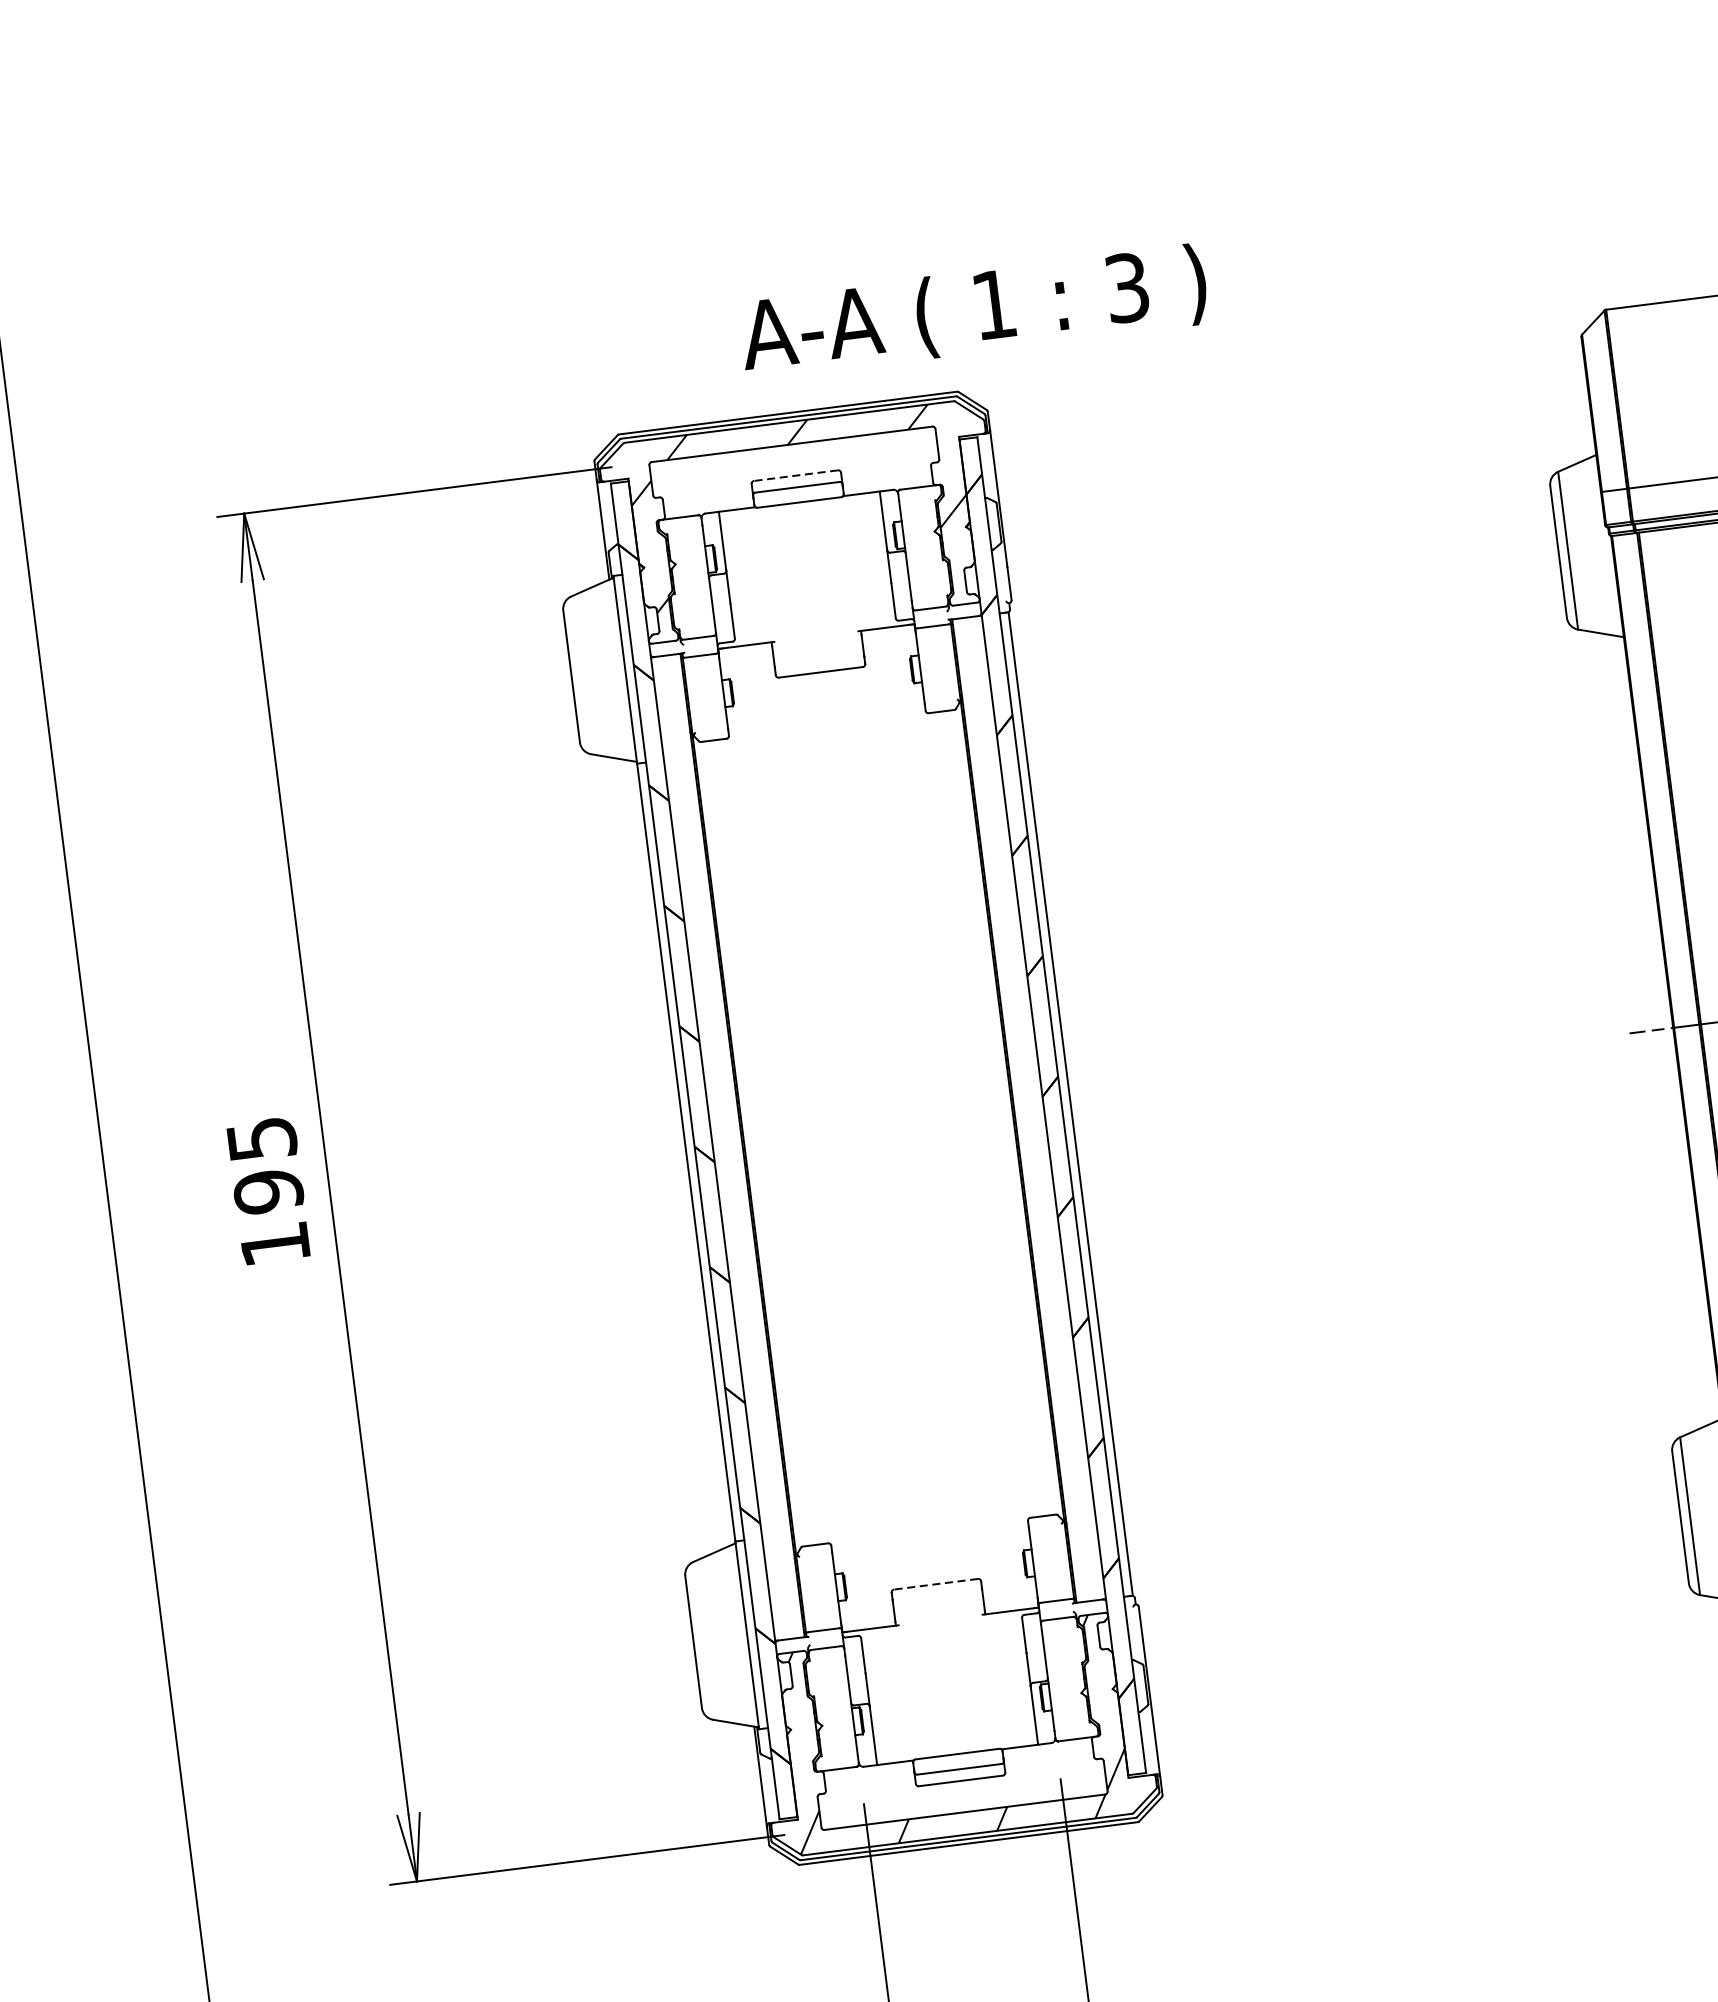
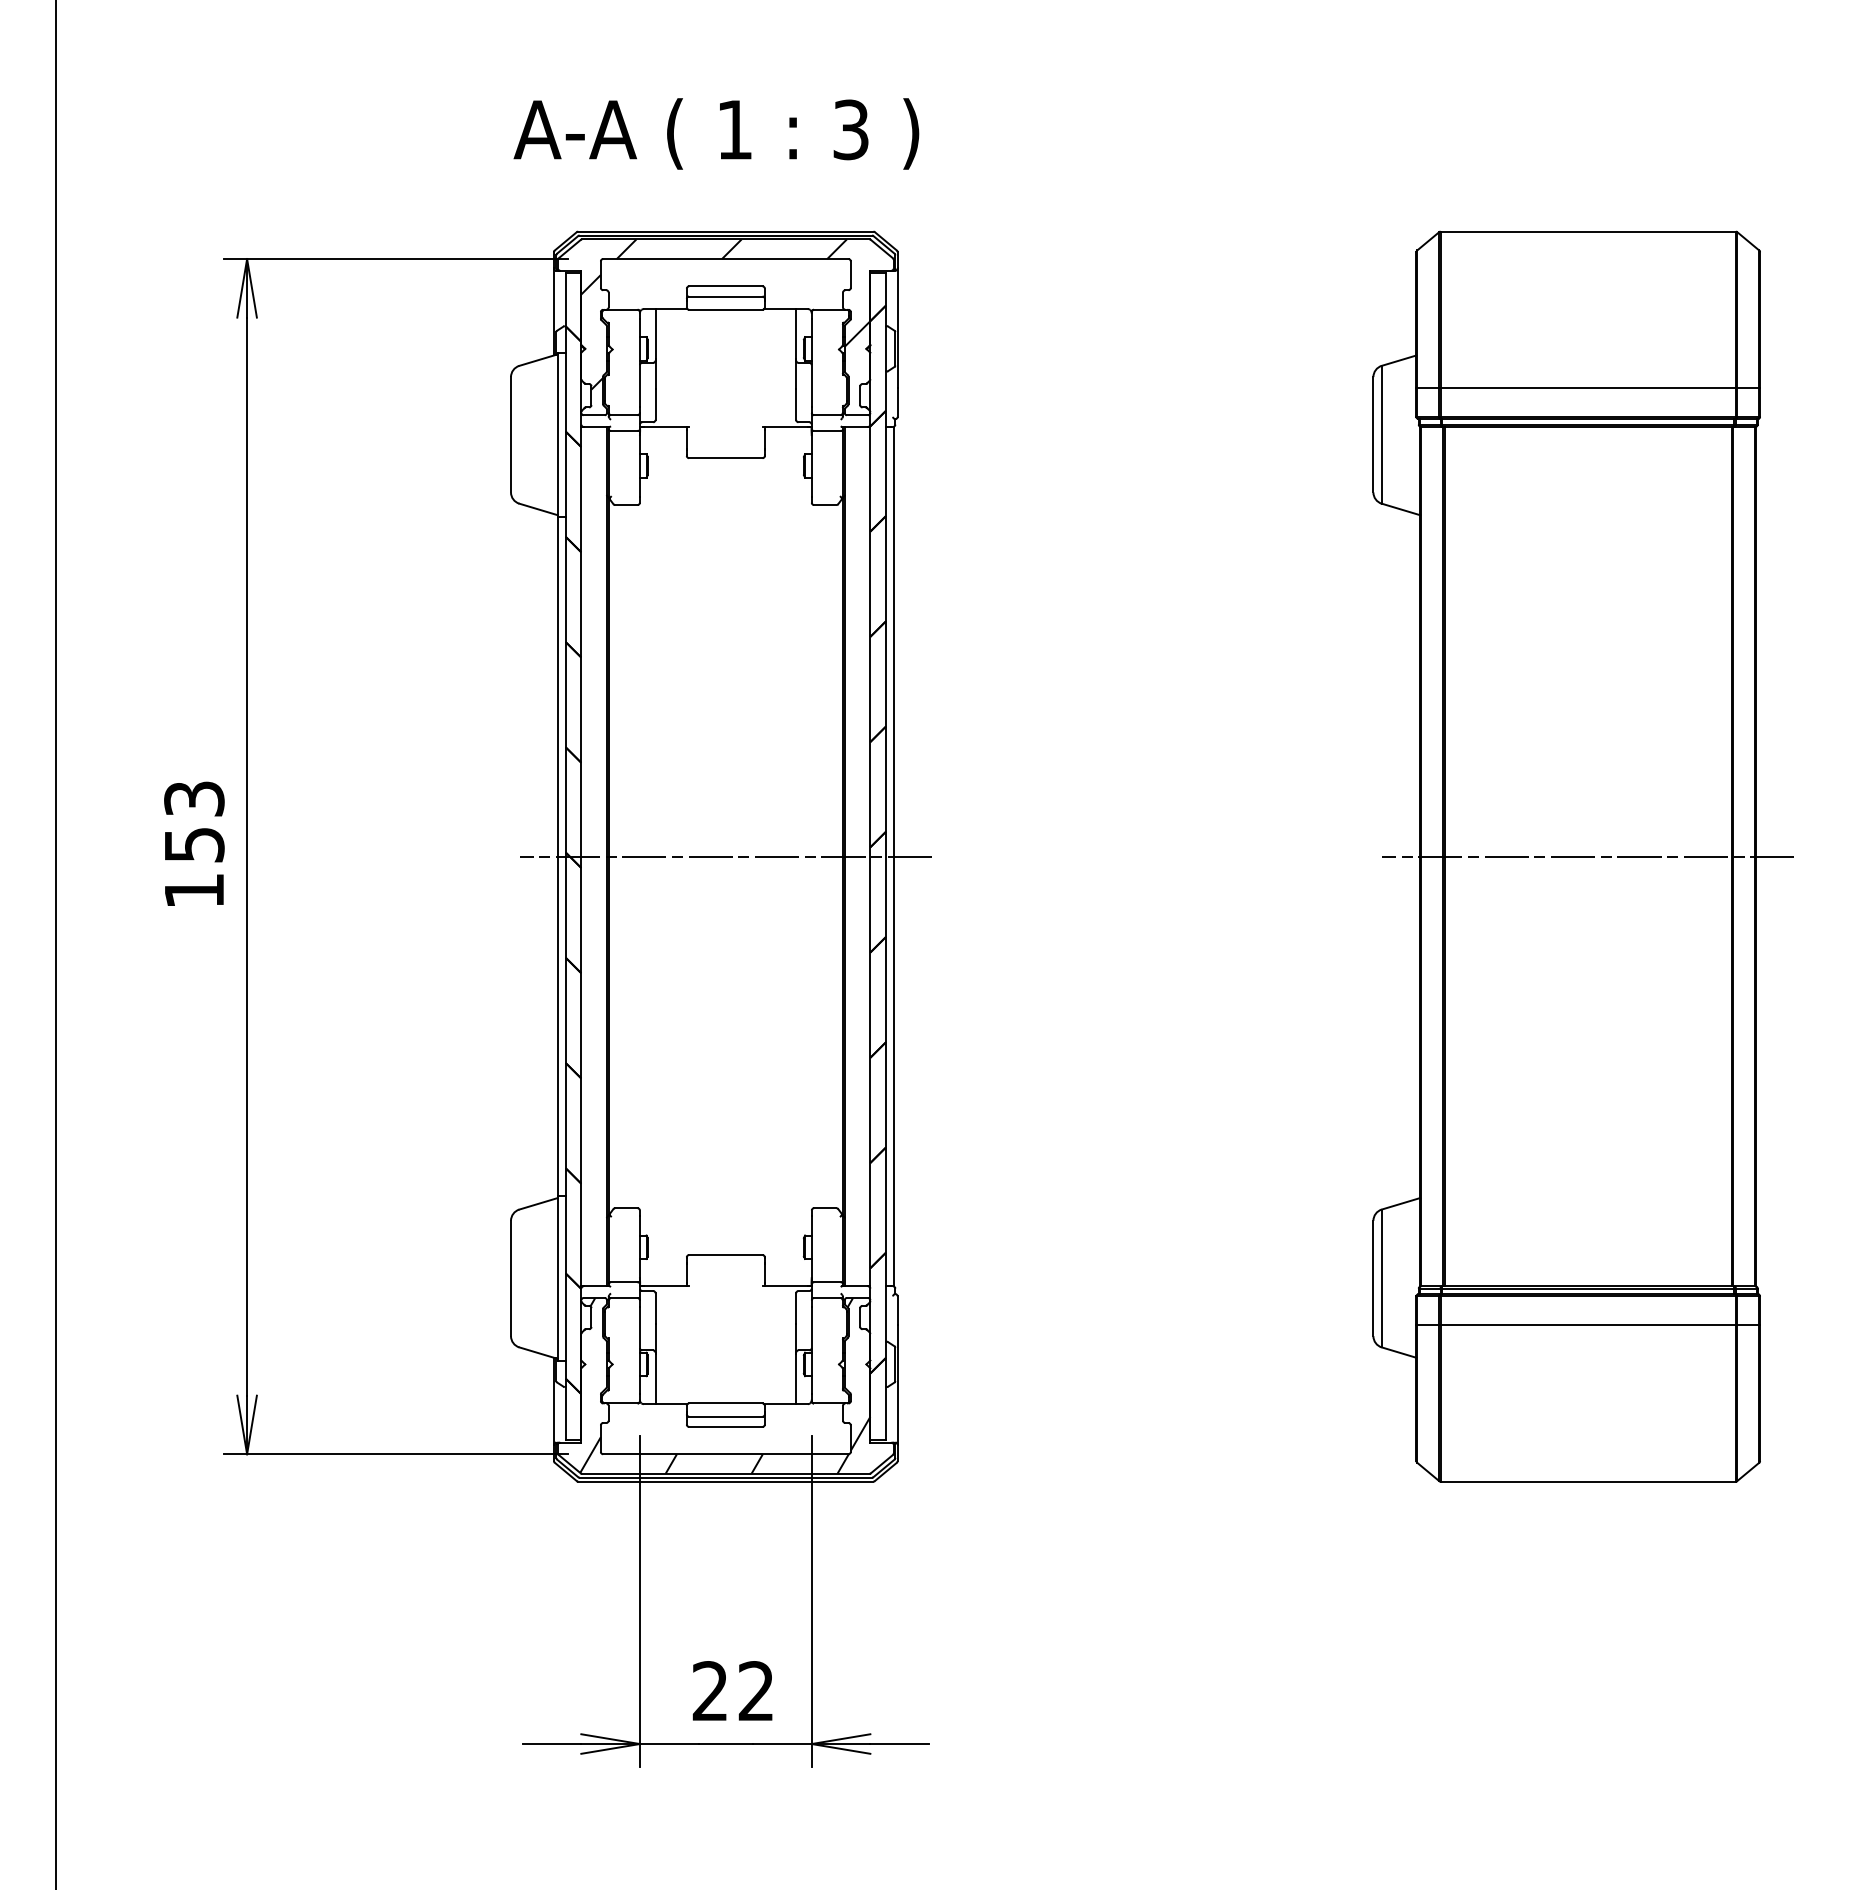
text: (973, 311) -> (716, 133), moved
line: (795, 475) -> (725, 286), dashed -> solid
line: (878, 1128) -> (725, 856), added
text: (265, 1166) -> (194, 822), 195 -> 153
line: (935, 1584) -> (725, 1255), dashed -> solid

